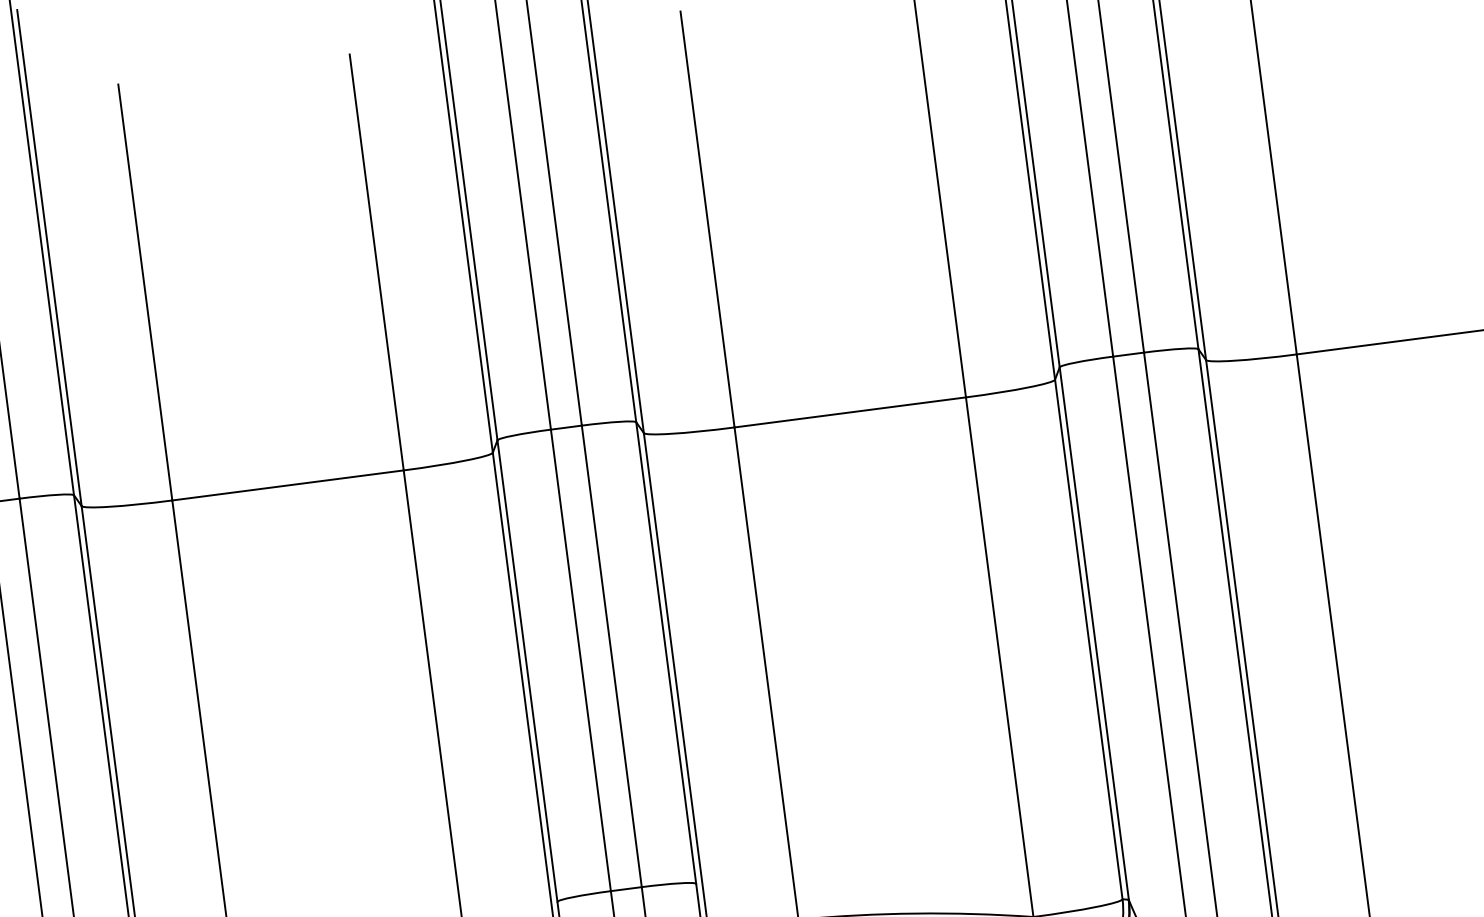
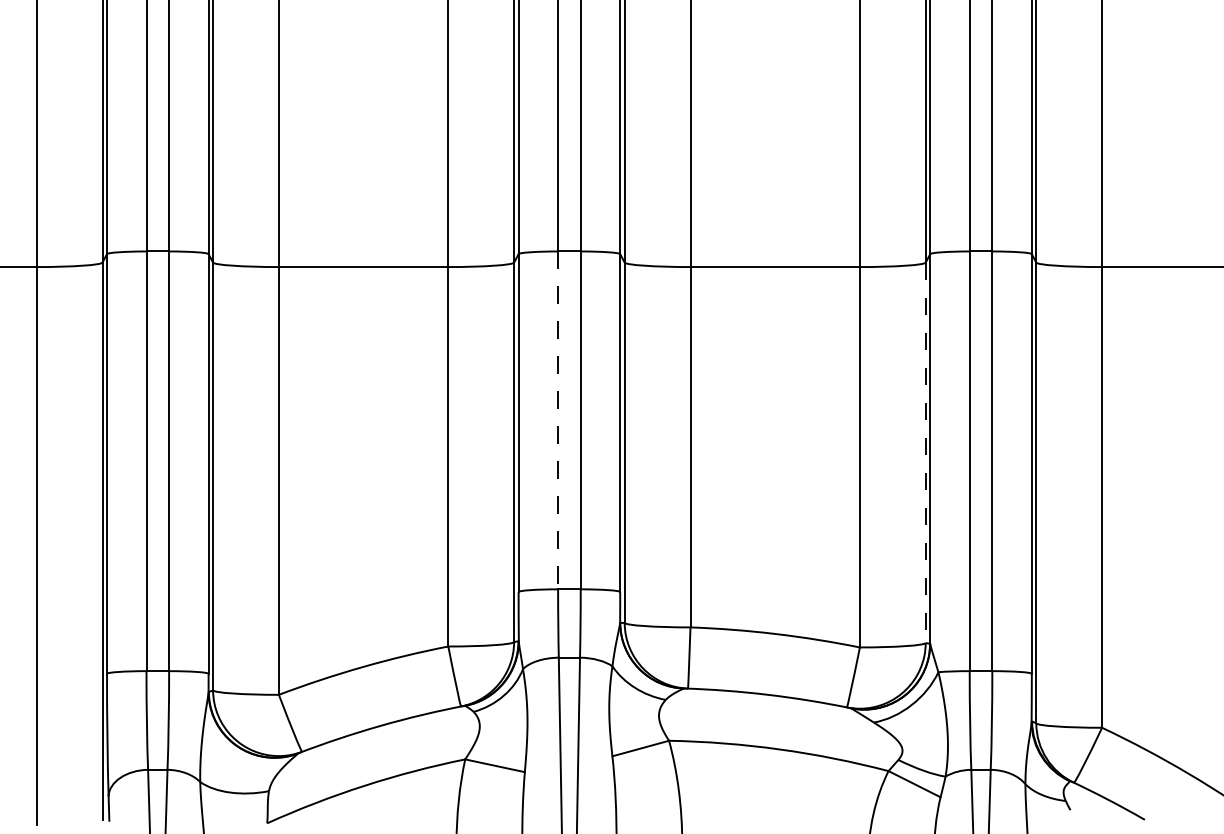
line: (1088, 640) -> (925, 453), solid -> dashed
line: (581, 660) -> (558, 420), solid -> dashed

